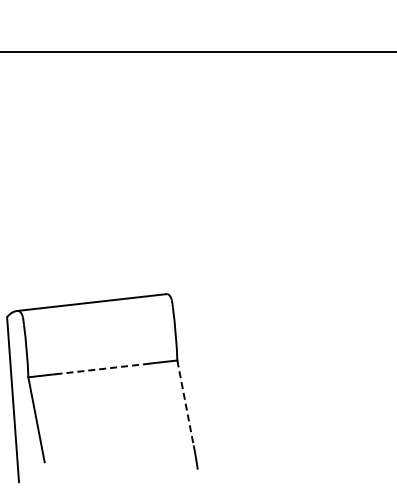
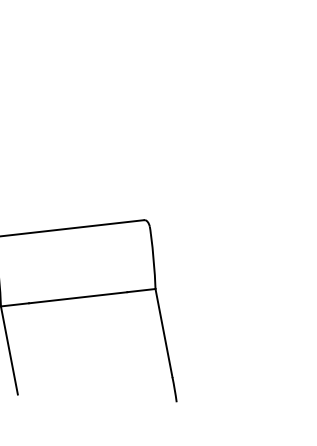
line: (102, 368) -> (77, 297), dashed -> solid
line: (185, 403) -> (163, 333), dashed -> solid

